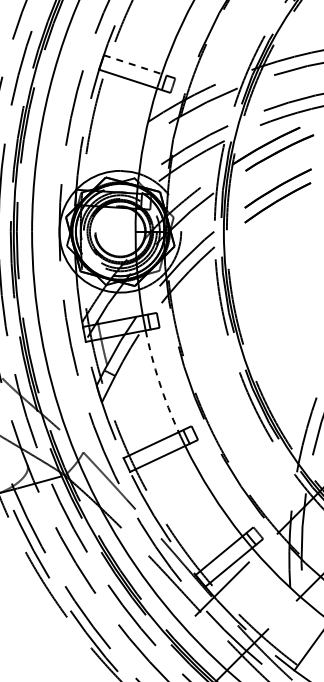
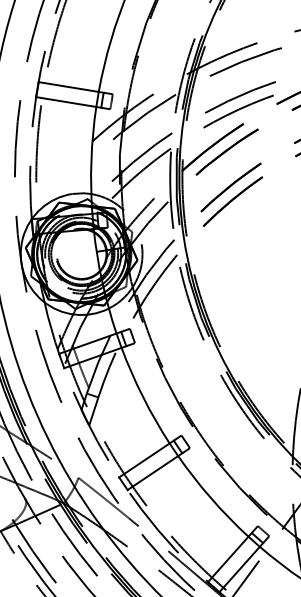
line: (135, 65) -> (71, 87), dashed -> solid
arc: (159, 382) -> (143, 397), dashed -> solid

